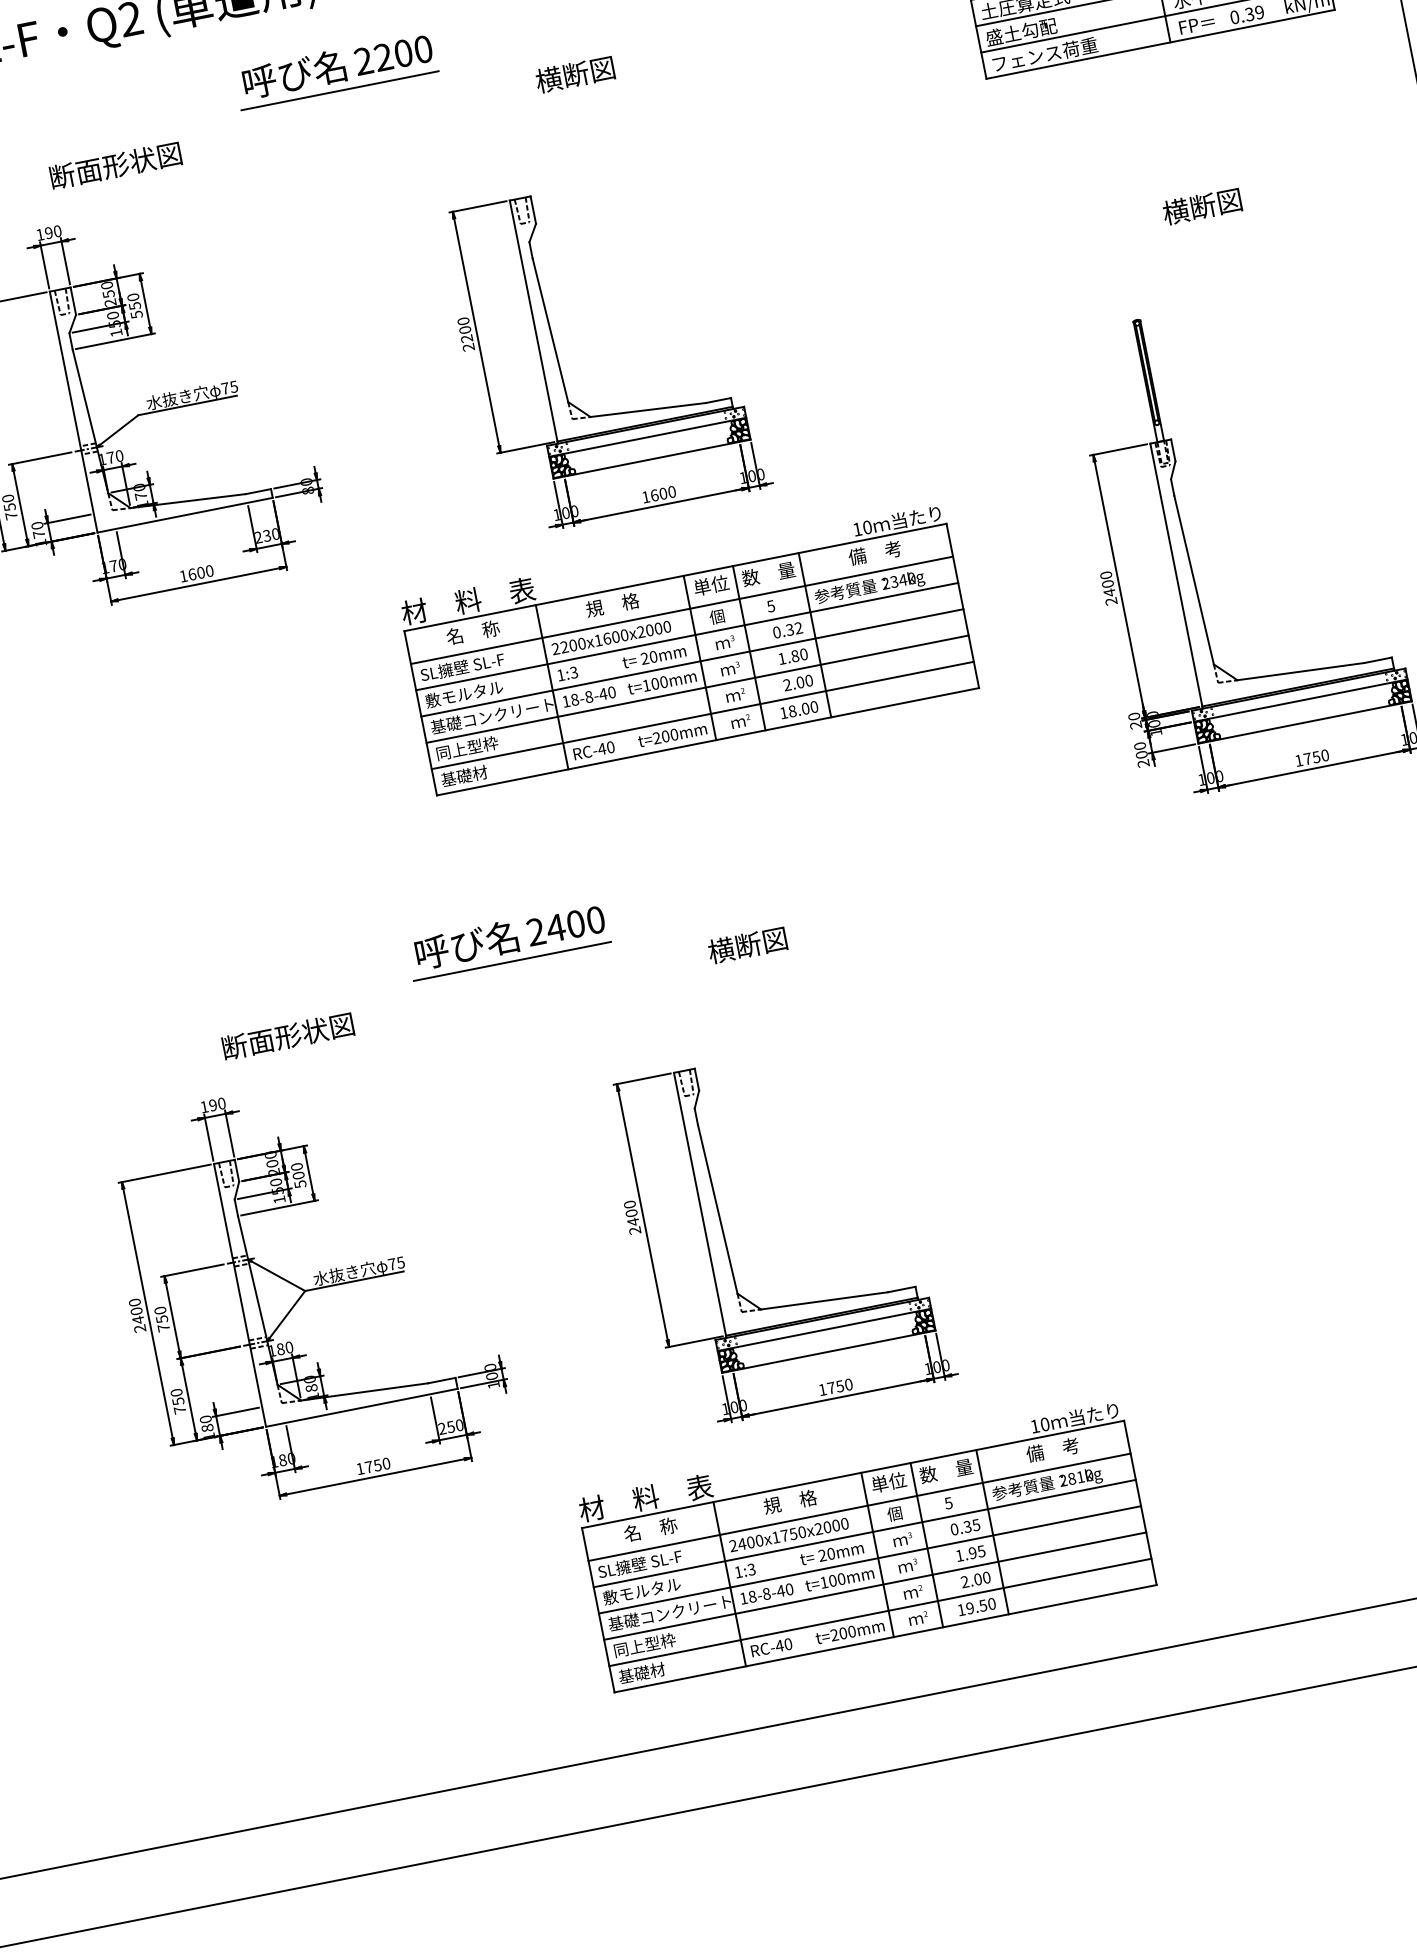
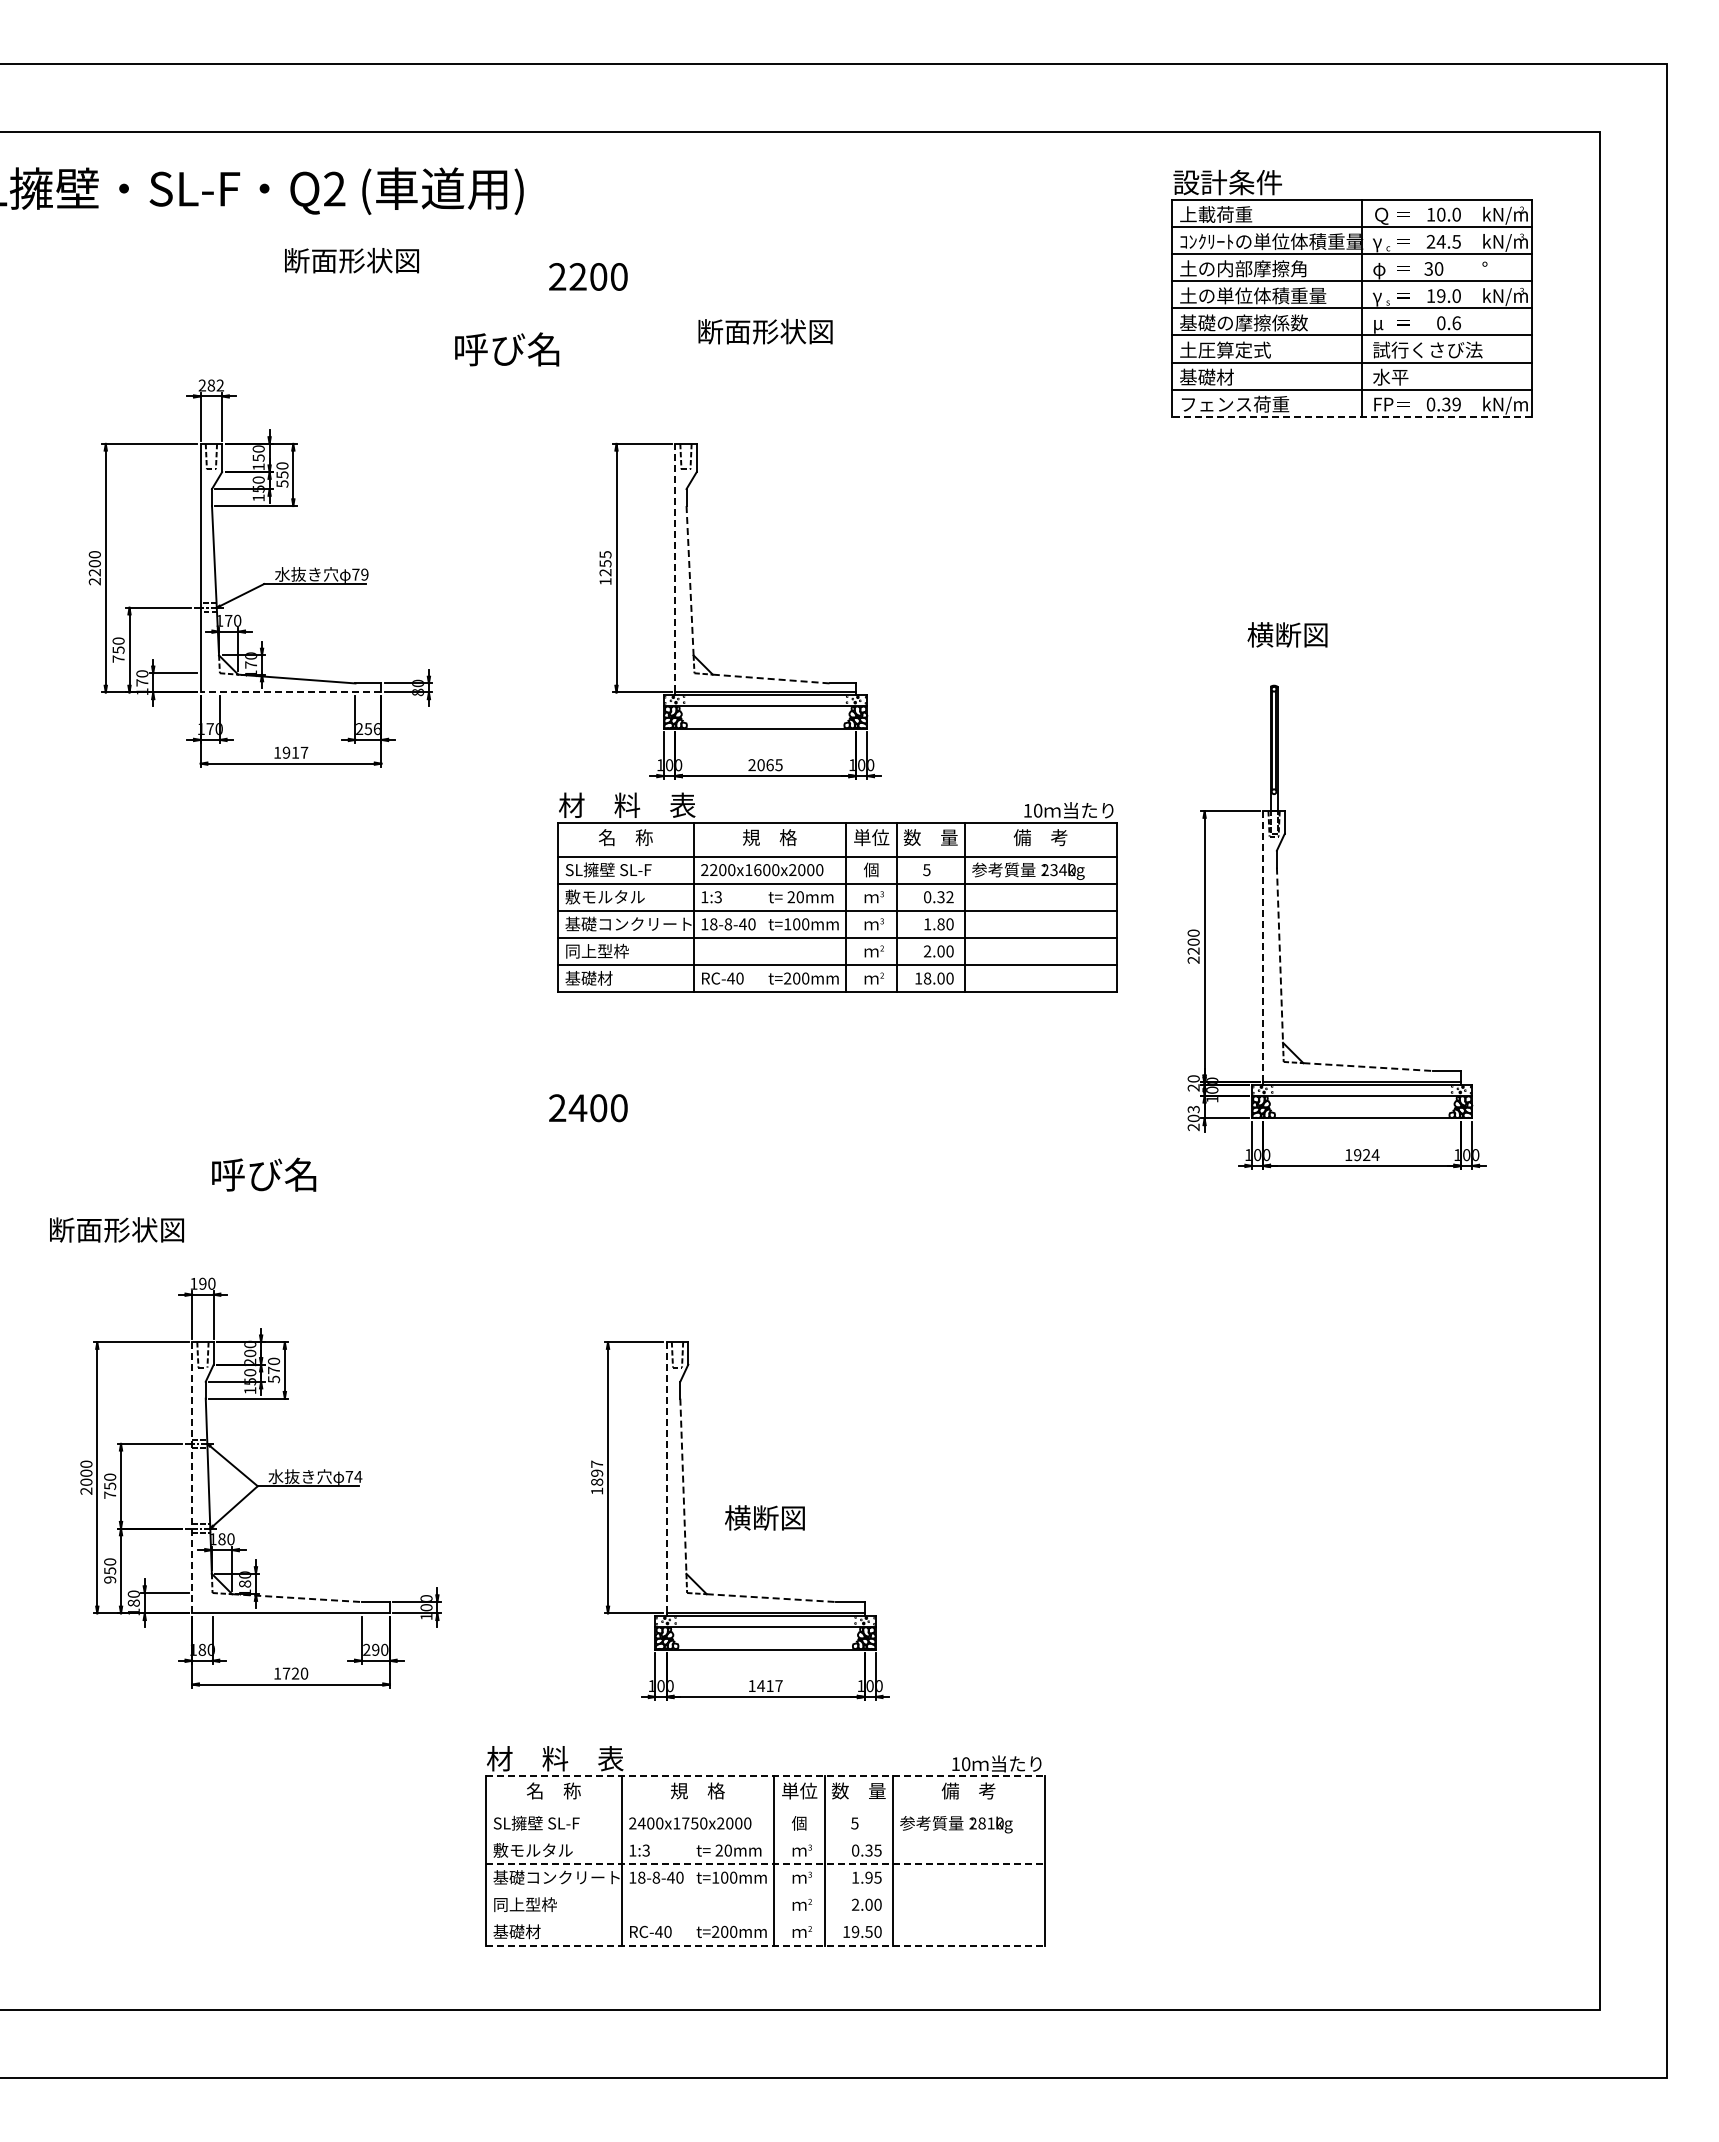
text: (1021, 31) -> (1216, 376), 盛土勾配 -> 基礎材
line: (1160, 44) -> (1352, 416), solid -> dashed
text: (294, 74) -> (507, 349), moved
text: (575, 74) -> (765, 331), 横断図 -> 断面形状図
line: (340, 90) -> (528, 301), removed
text: (115, 165) -> (351, 260), moved
text: (1202, 206) -> (1287, 634), moved
text: (49, 232) -> (211, 385), 190 -> 282
text: (110, 302) -> (258, 466), 250 -> 150
line: (533, 320) -> (675, 567), solid -> dashed
line: (550, 330) -> (690, 580), solid -> dashed
text: (466, 334) -> (605, 568), 2200 -> 1255
text: (233, 386) -> (364, 574), 75 -> 79
line: (648, 410) -> (771, 679), solid -> dashed
text: (659, 494) -> (765, 765), 1600 -> 2065
line: (184, 515) -> (290, 692), solid -> dashed
text: (270, 534) -> (372, 728), 230 -> 256
text: (200, 572) -> (295, 752), 1600 -> 1917
line: (1176, 574) -> (1263, 946), solid -> dashed
line: (1193, 580) -> (1279, 955), solid -> dashed
text: (1109, 593) -> (1193, 951), 2400 -> 2200
part: (688, 645) -> (837, 892), moved
line: (1301, 671) -> (1368, 1067), solid -> dashed
text: (1139, 746) -> (1193, 1109), 200 -> 203
text: (1316, 757) -> (1366, 1155), 1750 -> 1924
text: (566, 926) -> (588, 1108), moved
text: (467, 944) -> (264, 1174), moved
text: (747, 944) -> (764, 1517), moved
line: (512, 961) -> (528, 1199), removed
text: (287, 1035) -> (116, 1229), moved
text: (298, 1175) -> (273, 1370), 500 -> 570
line: (699, 1204) -> (666, 1477), solid -> dashed
line: (717, 1209) -> (683, 1486), solid -> dashed
text: (632, 1217) -> (597, 1477), 2400 -> 1897
text: (400, 1262) -> (358, 1476), 75 -> 74
line: (240, 1295) -> (192, 1477), solid -> dashed
line: (824, 1301) -> (771, 1598), solid -> dashed
text: (138, 1320) -> (86, 1482), 2400 -> 2000
text: (839, 1386) -> (769, 1686), 1750 -> 1417
line: (364, 1392) -> (296, 1598), solid -> dashed
text: (180, 1409) -> (110, 1579), 750 -> 950
text: (450, 1426) -> (375, 1649), 250 -> 290
text: (377, 1465) -> (295, 1673), 1750 -> 1720
line: (853, 1474) -> (765, 1776), solid -> dashed
line: (859, 1506) -> (765, 1809), removed
line: (864, 1534) -> (765, 1837), removed
line: (869, 1560) -> (765, 1864), solid -> dashed
line: (875, 1586) -> (765, 1891), removed
line: (880, 1612) -> (765, 1918), removed
line: (885, 1638) -> (765, 1945), solid -> dashed

